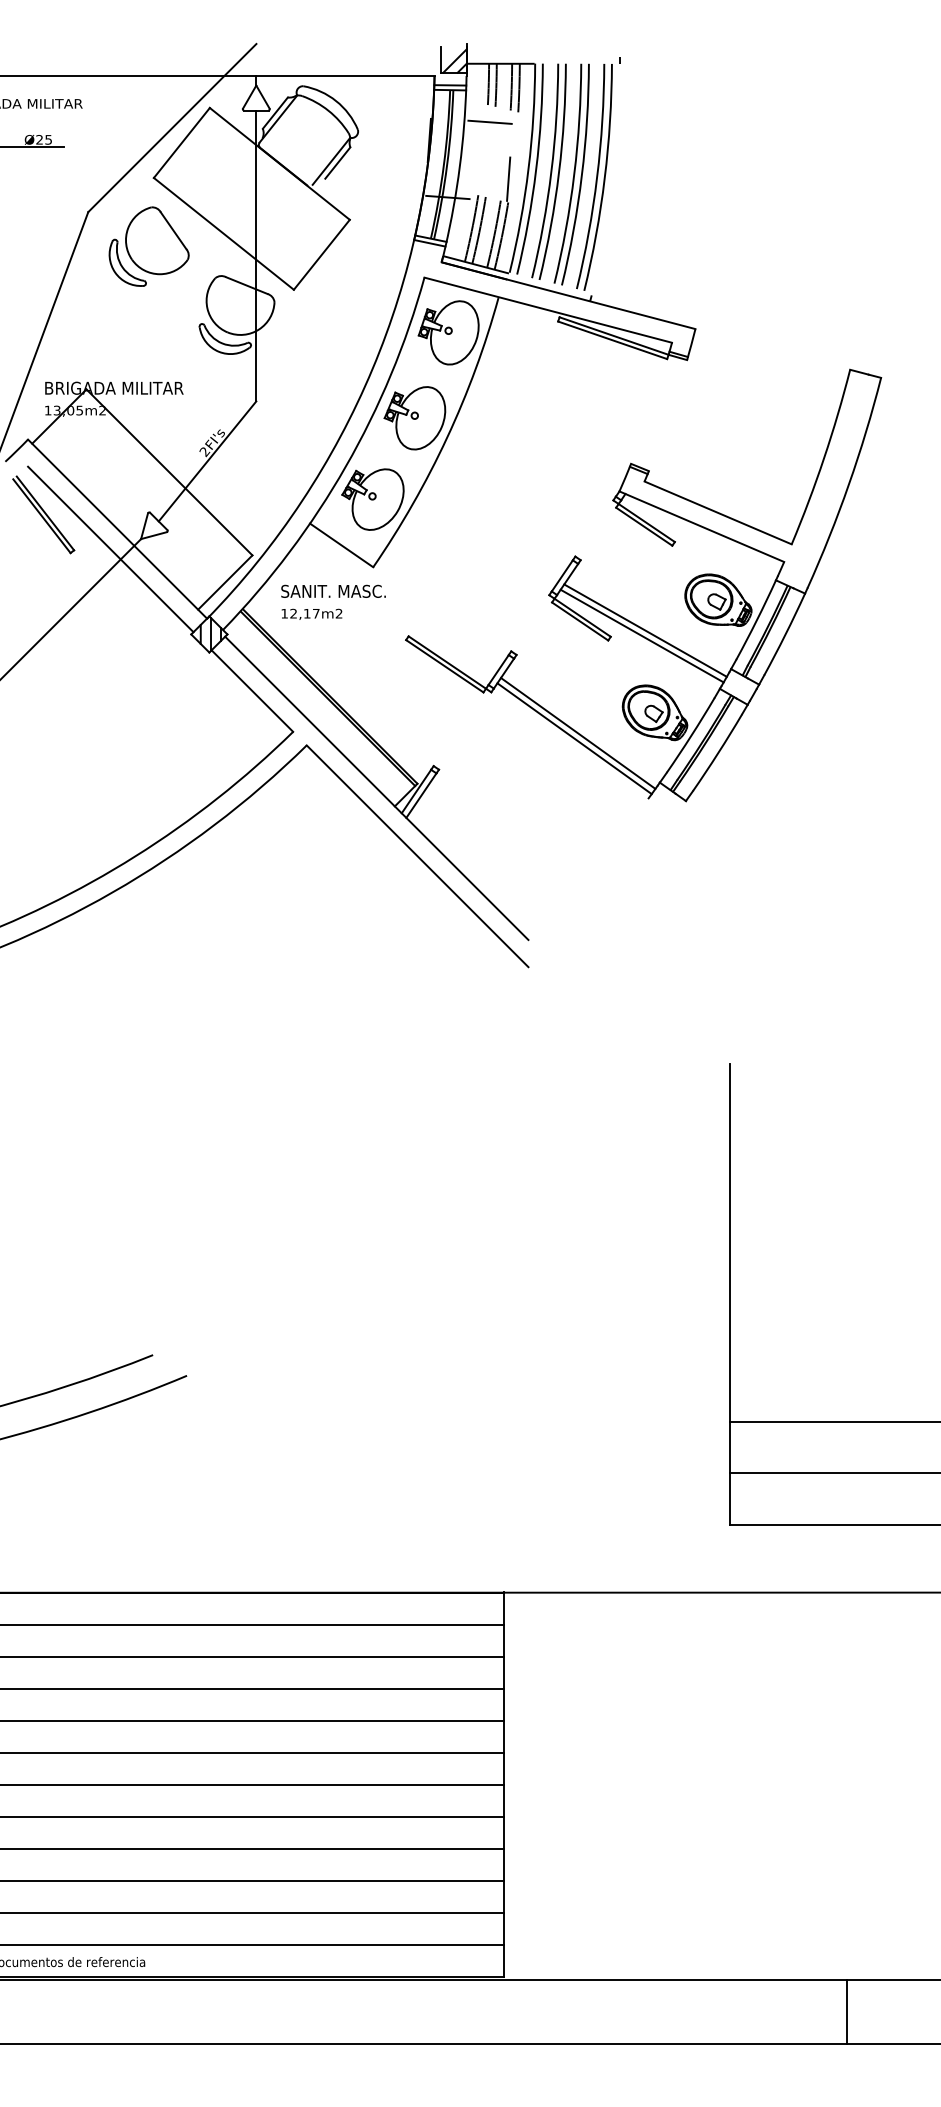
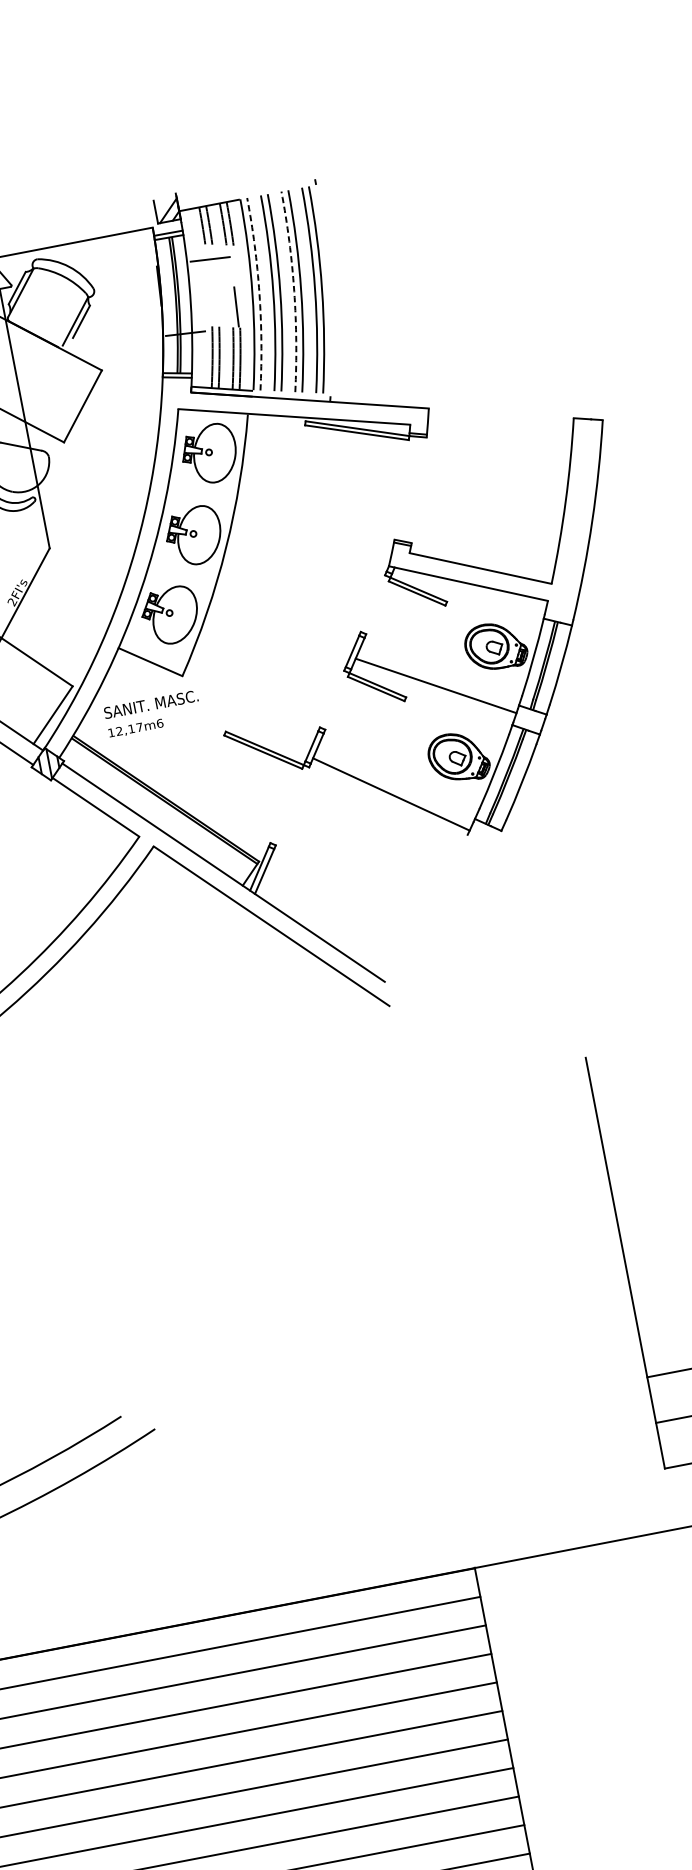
arc: (536, 169) -> (259, 293), solid -> dashed
arc: (574, 174) -> (294, 291), solid -> dashed
text: (338, 613) -> (159, 723), 12,17m2 -> 12,17m6
line: (641, 635) -> (433, 690), removed
line: (578, 733) -> (393, 789), removed

